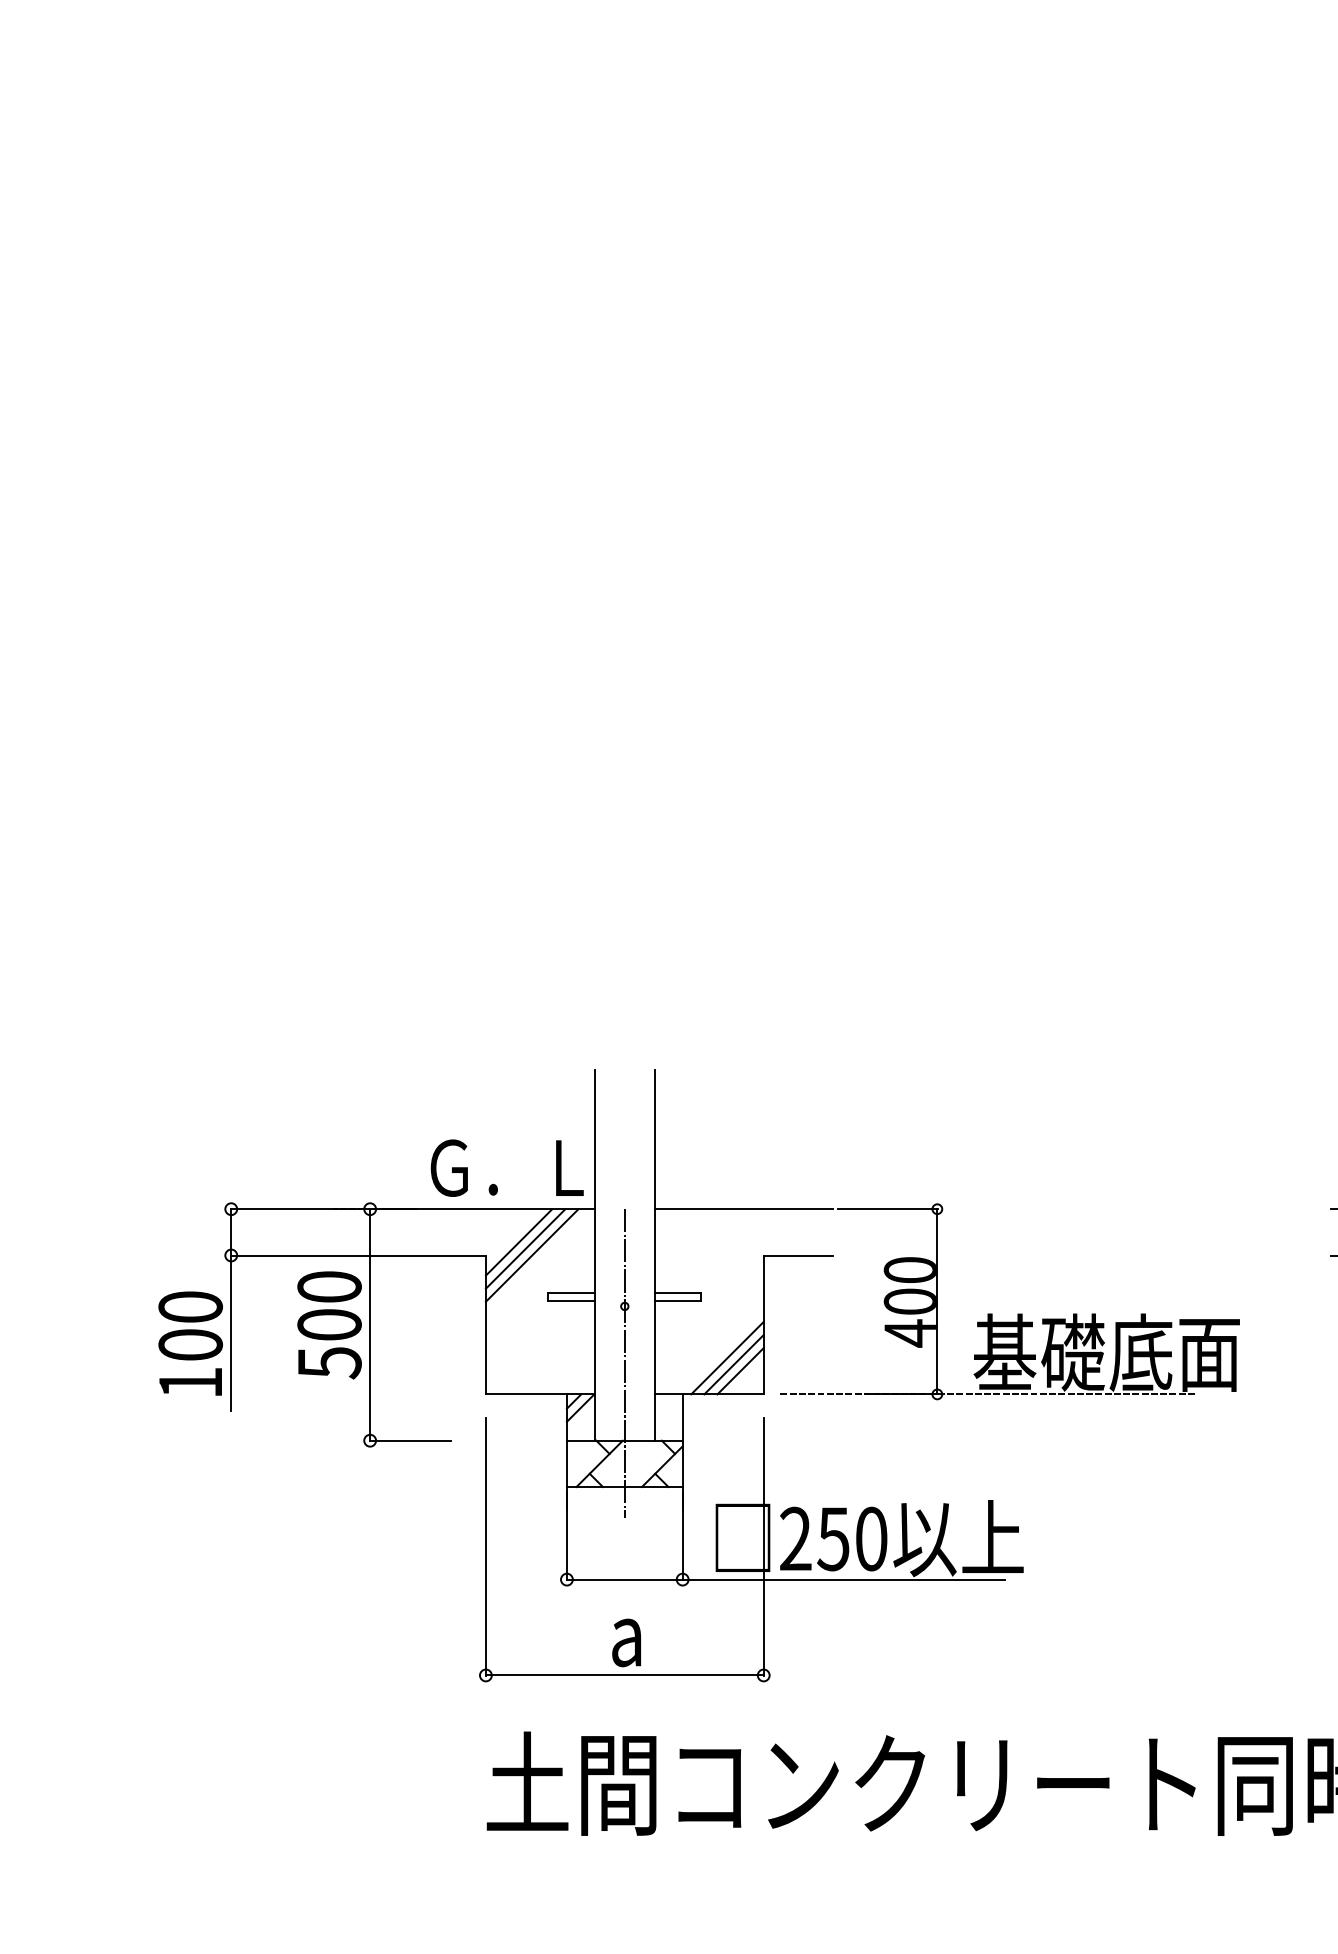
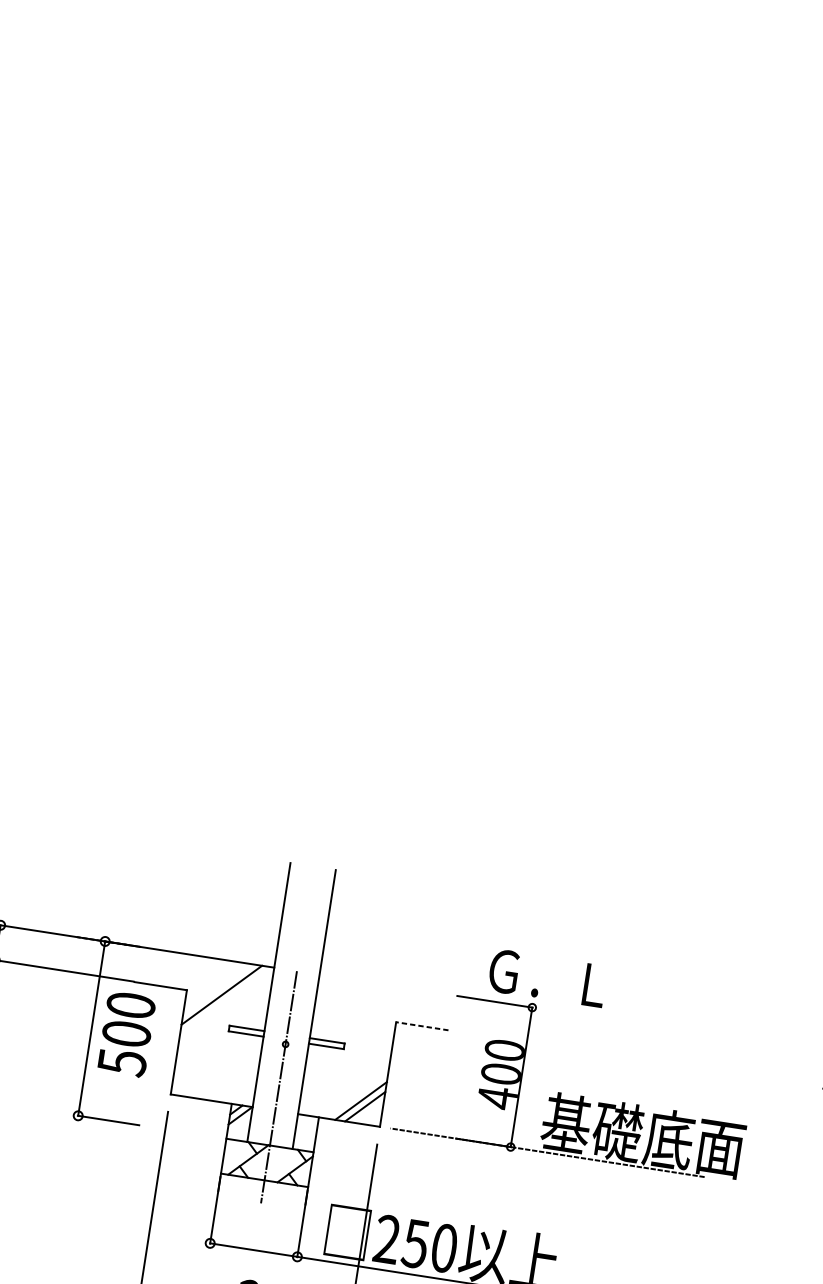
text: (506, 1167) -> (547, 977), moved
line: (743, 1209) -> (386, 985), removed
line: (518, 1242) -> (213, 983), removed
line: (525, 1248) -> (217, 989), removed
line: (798, 1255) -> (422, 1026), solid -> dashed
text: (329, 1325) -> (126, 1034), moved
line: (727, 1357) -> (357, 1094), removed

